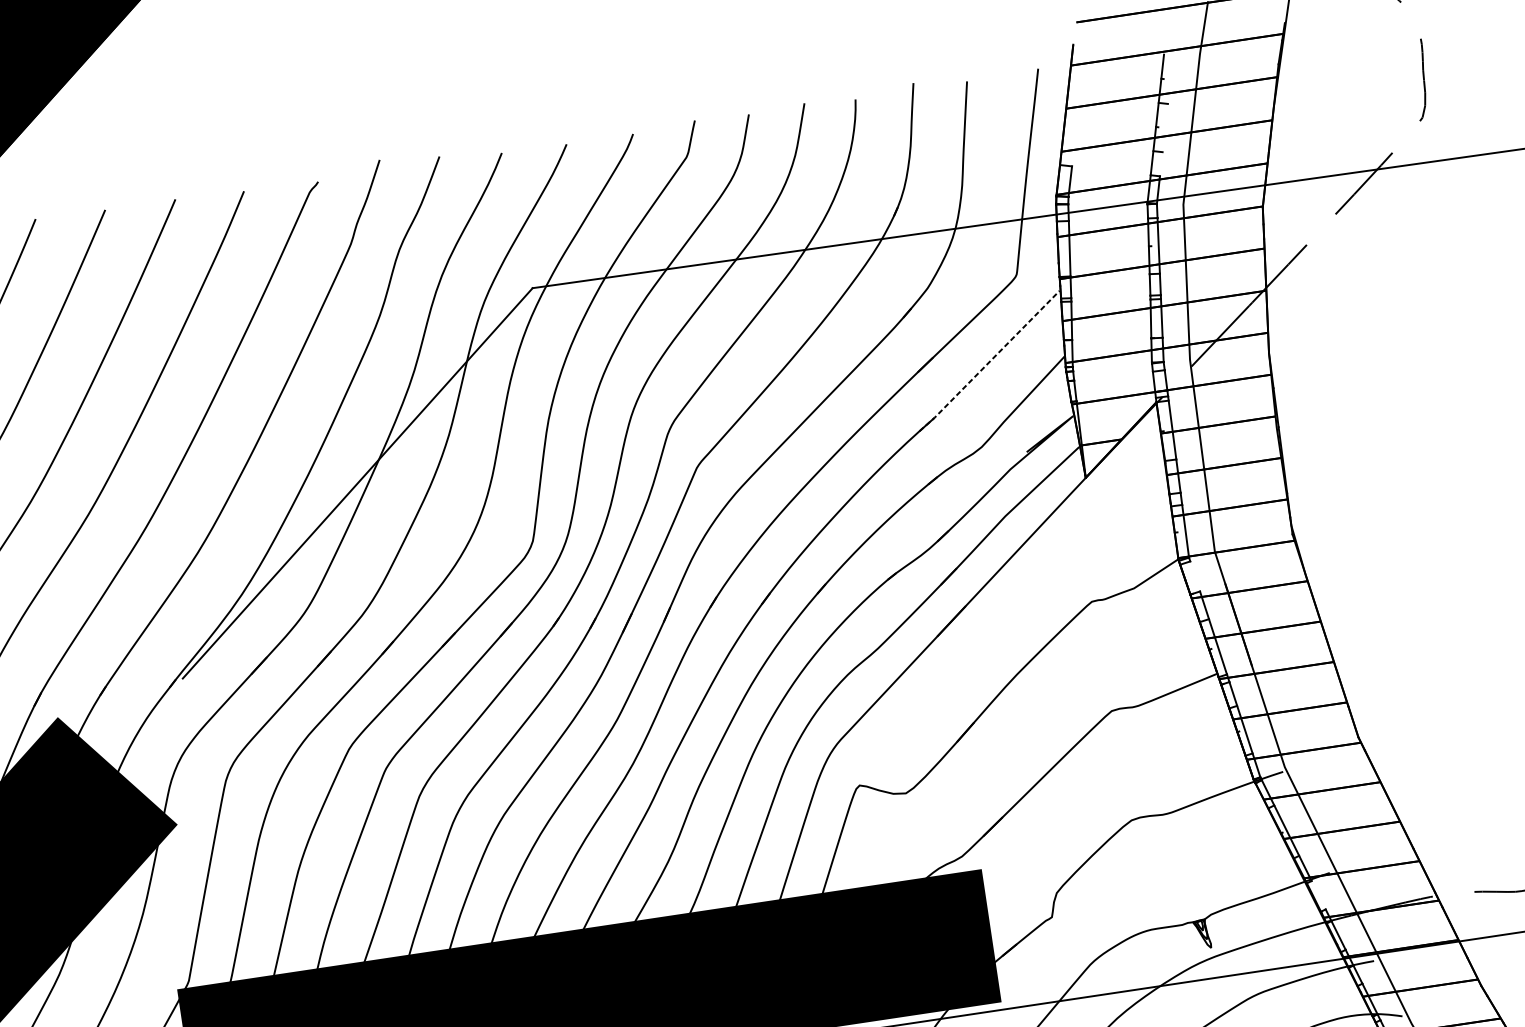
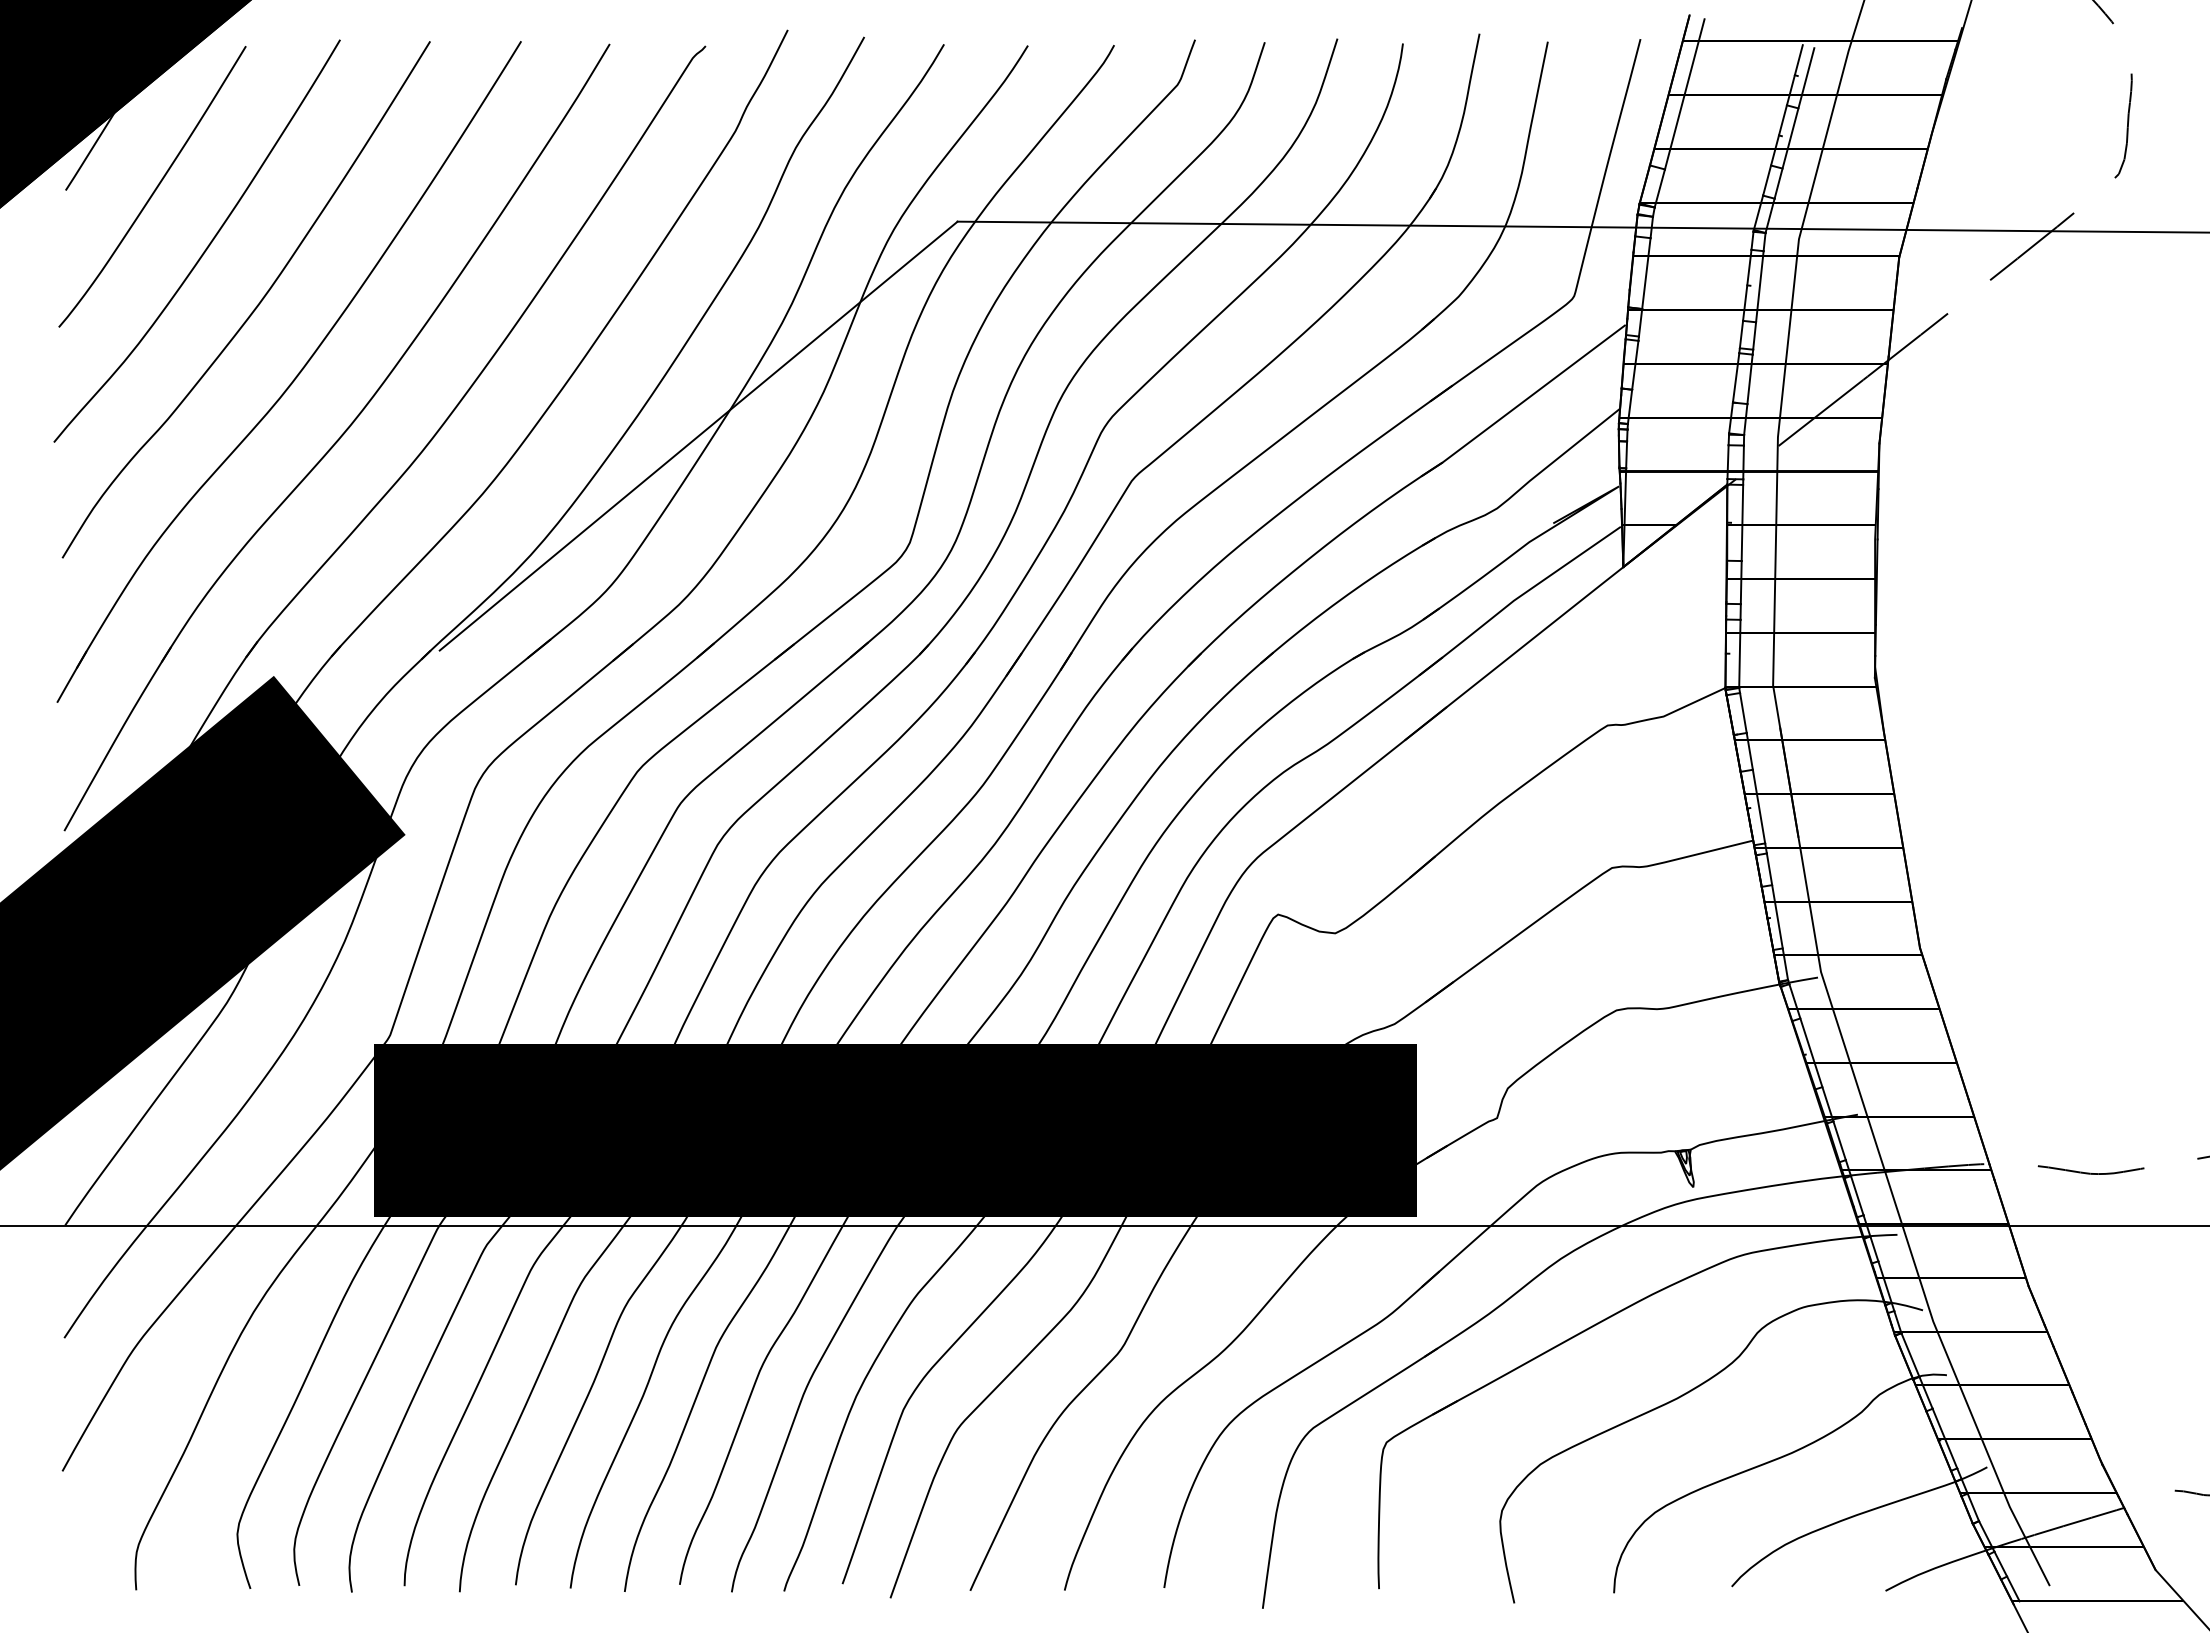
line: (1078, 106) -> (1684, 94), added
line: (1166, 116) -> (1794, 123), added
line: (989, 361) -> (1523, 401), dashed -> solid
line: (1195, 576) -> (1743, 712), added
line: (1318, 895) -> (1839, 1140), added

